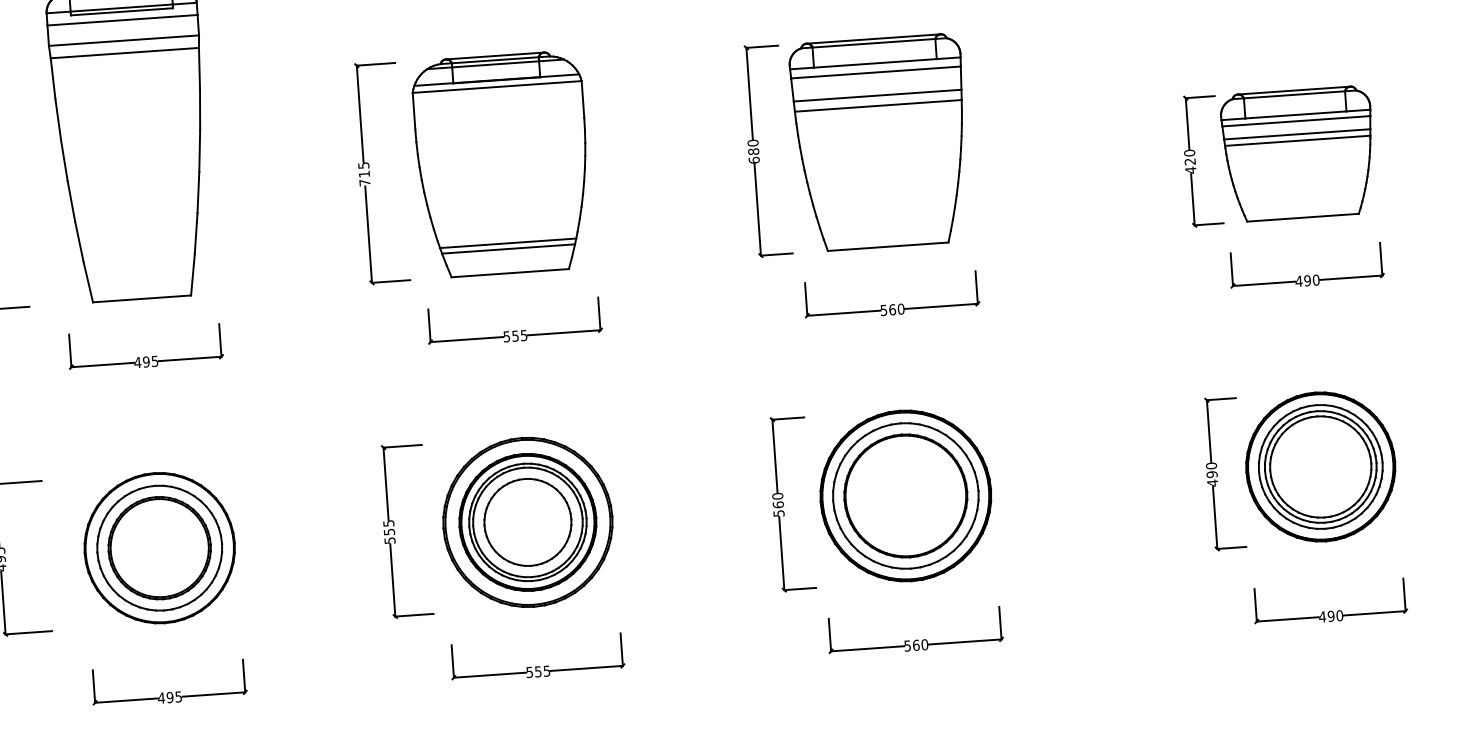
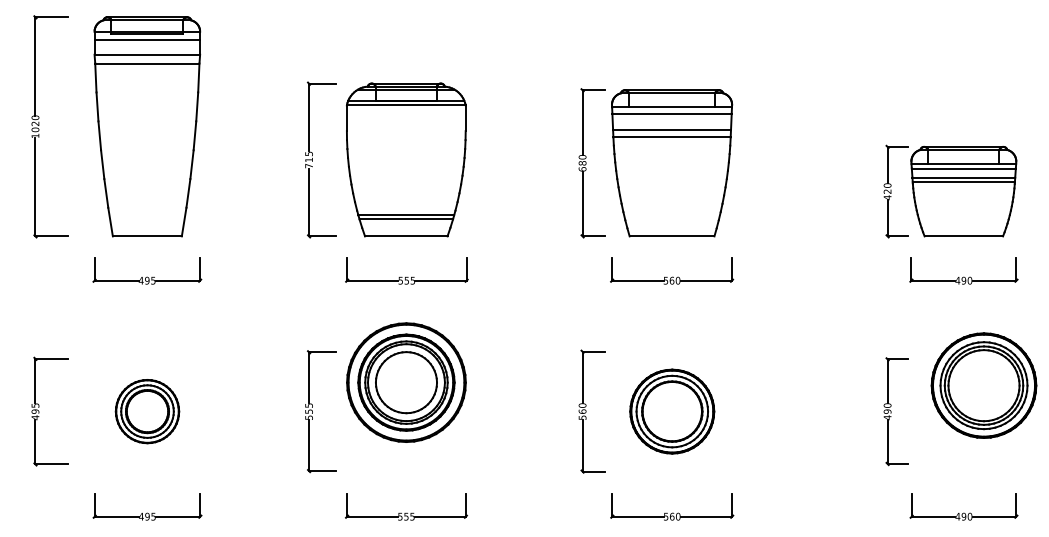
part: (1320, 466) -> (983, 385), moved
part: (906, 495) -> (672, 411), size x0.7
part: (527, 522) -> (406, 382), moved
part: (159, 547) -> (147, 411), size x0.6

